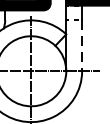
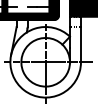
line: (81, 45) -> (80, 44), dashed -> solid

